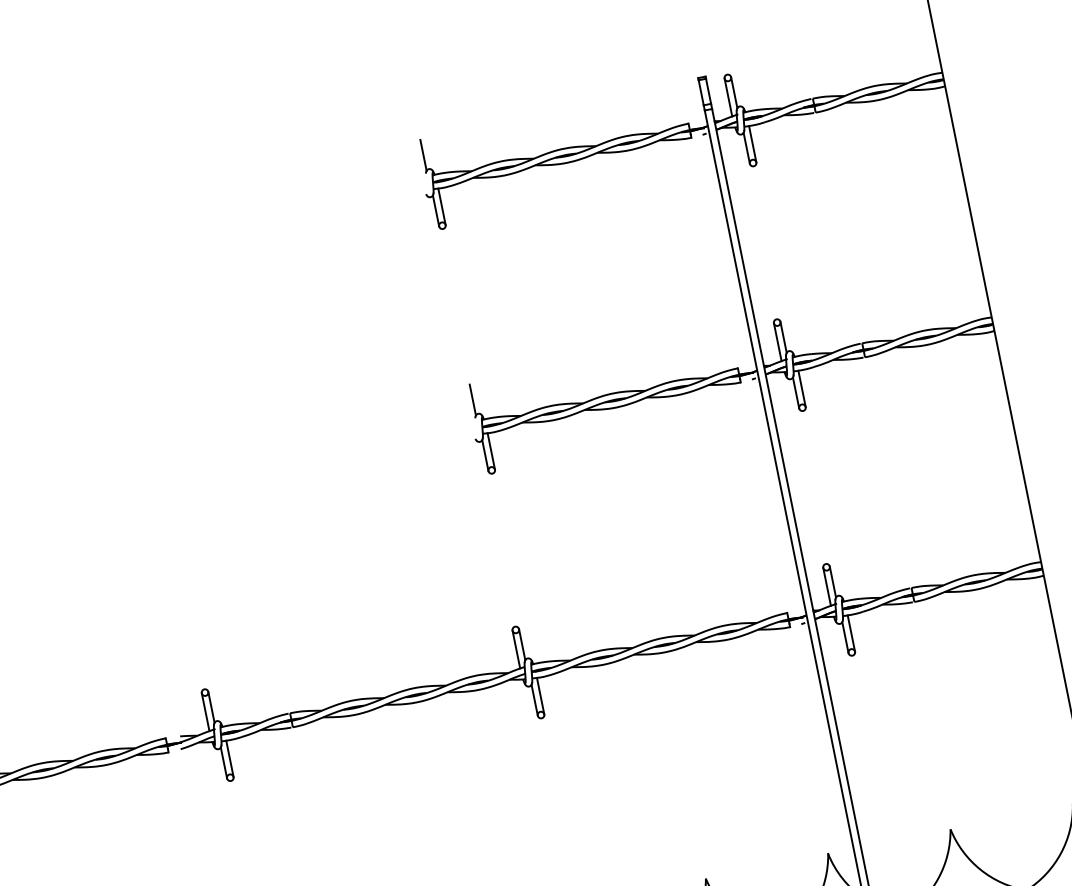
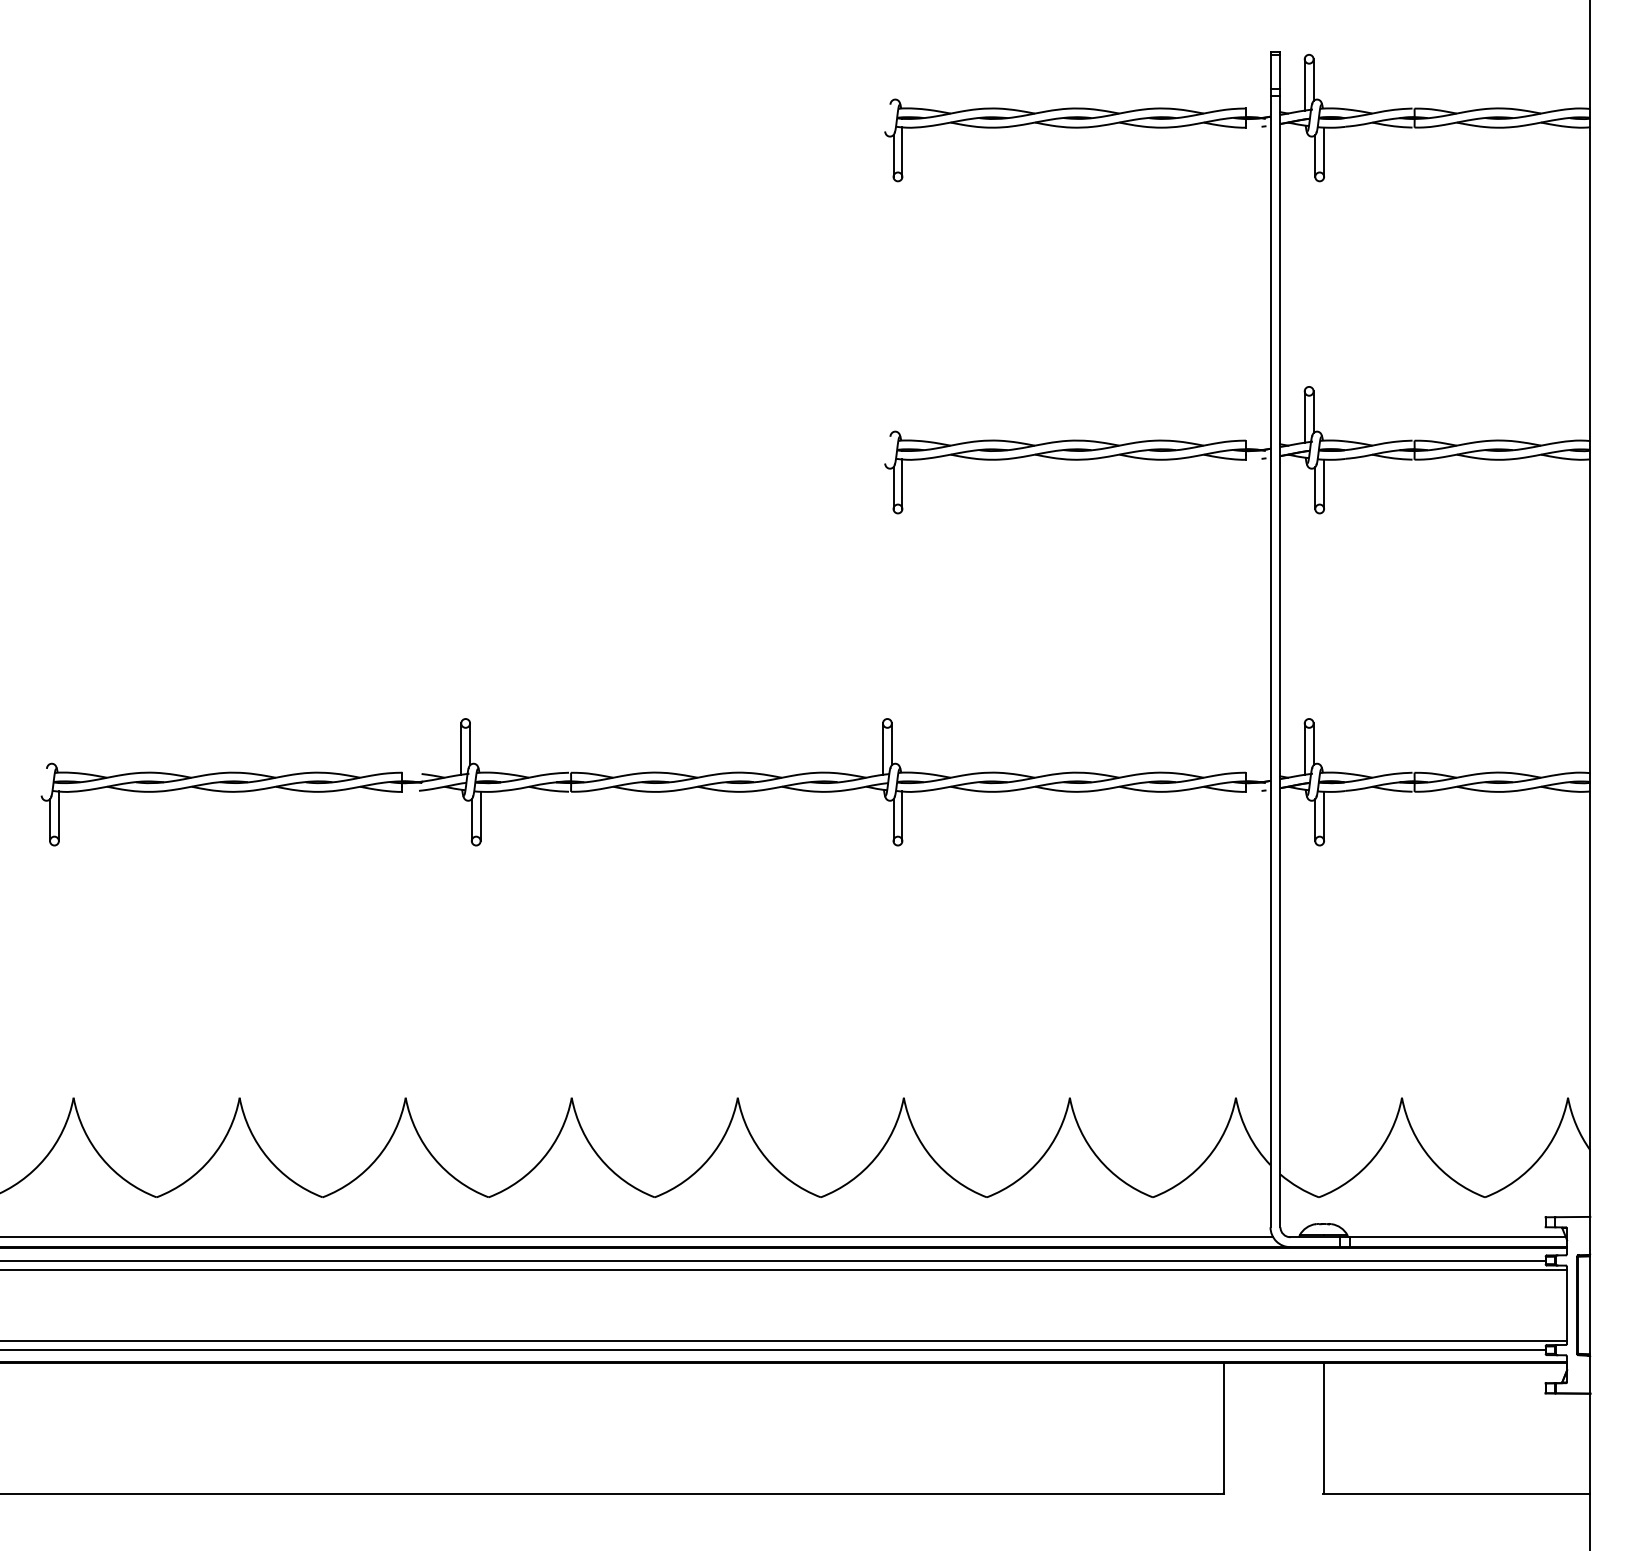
line: (423, 155) -> (891, 80), removed
line: (472, 400) -> (891, 412), removed

